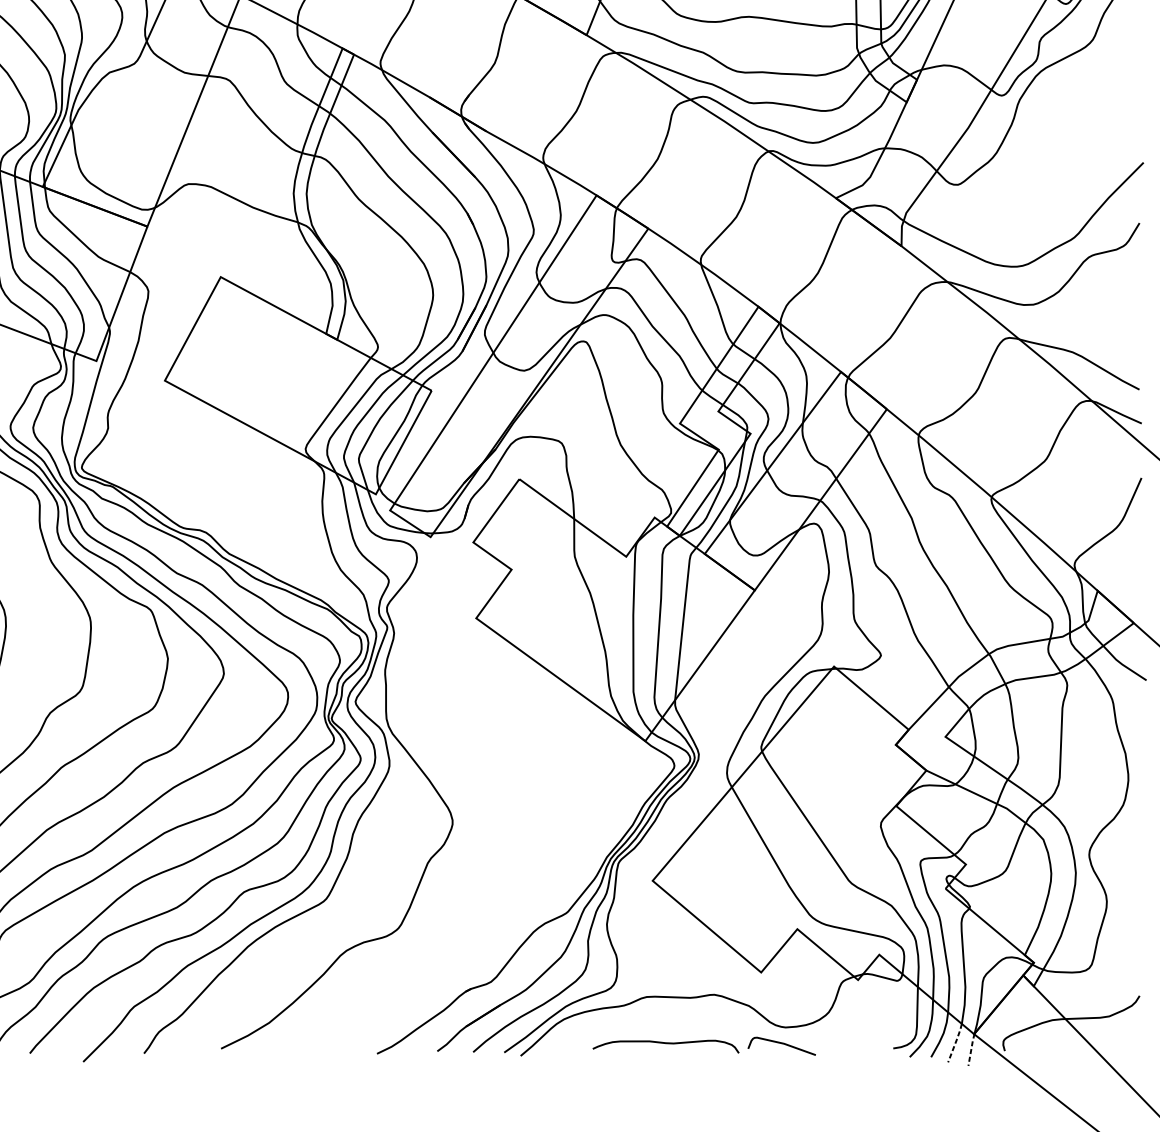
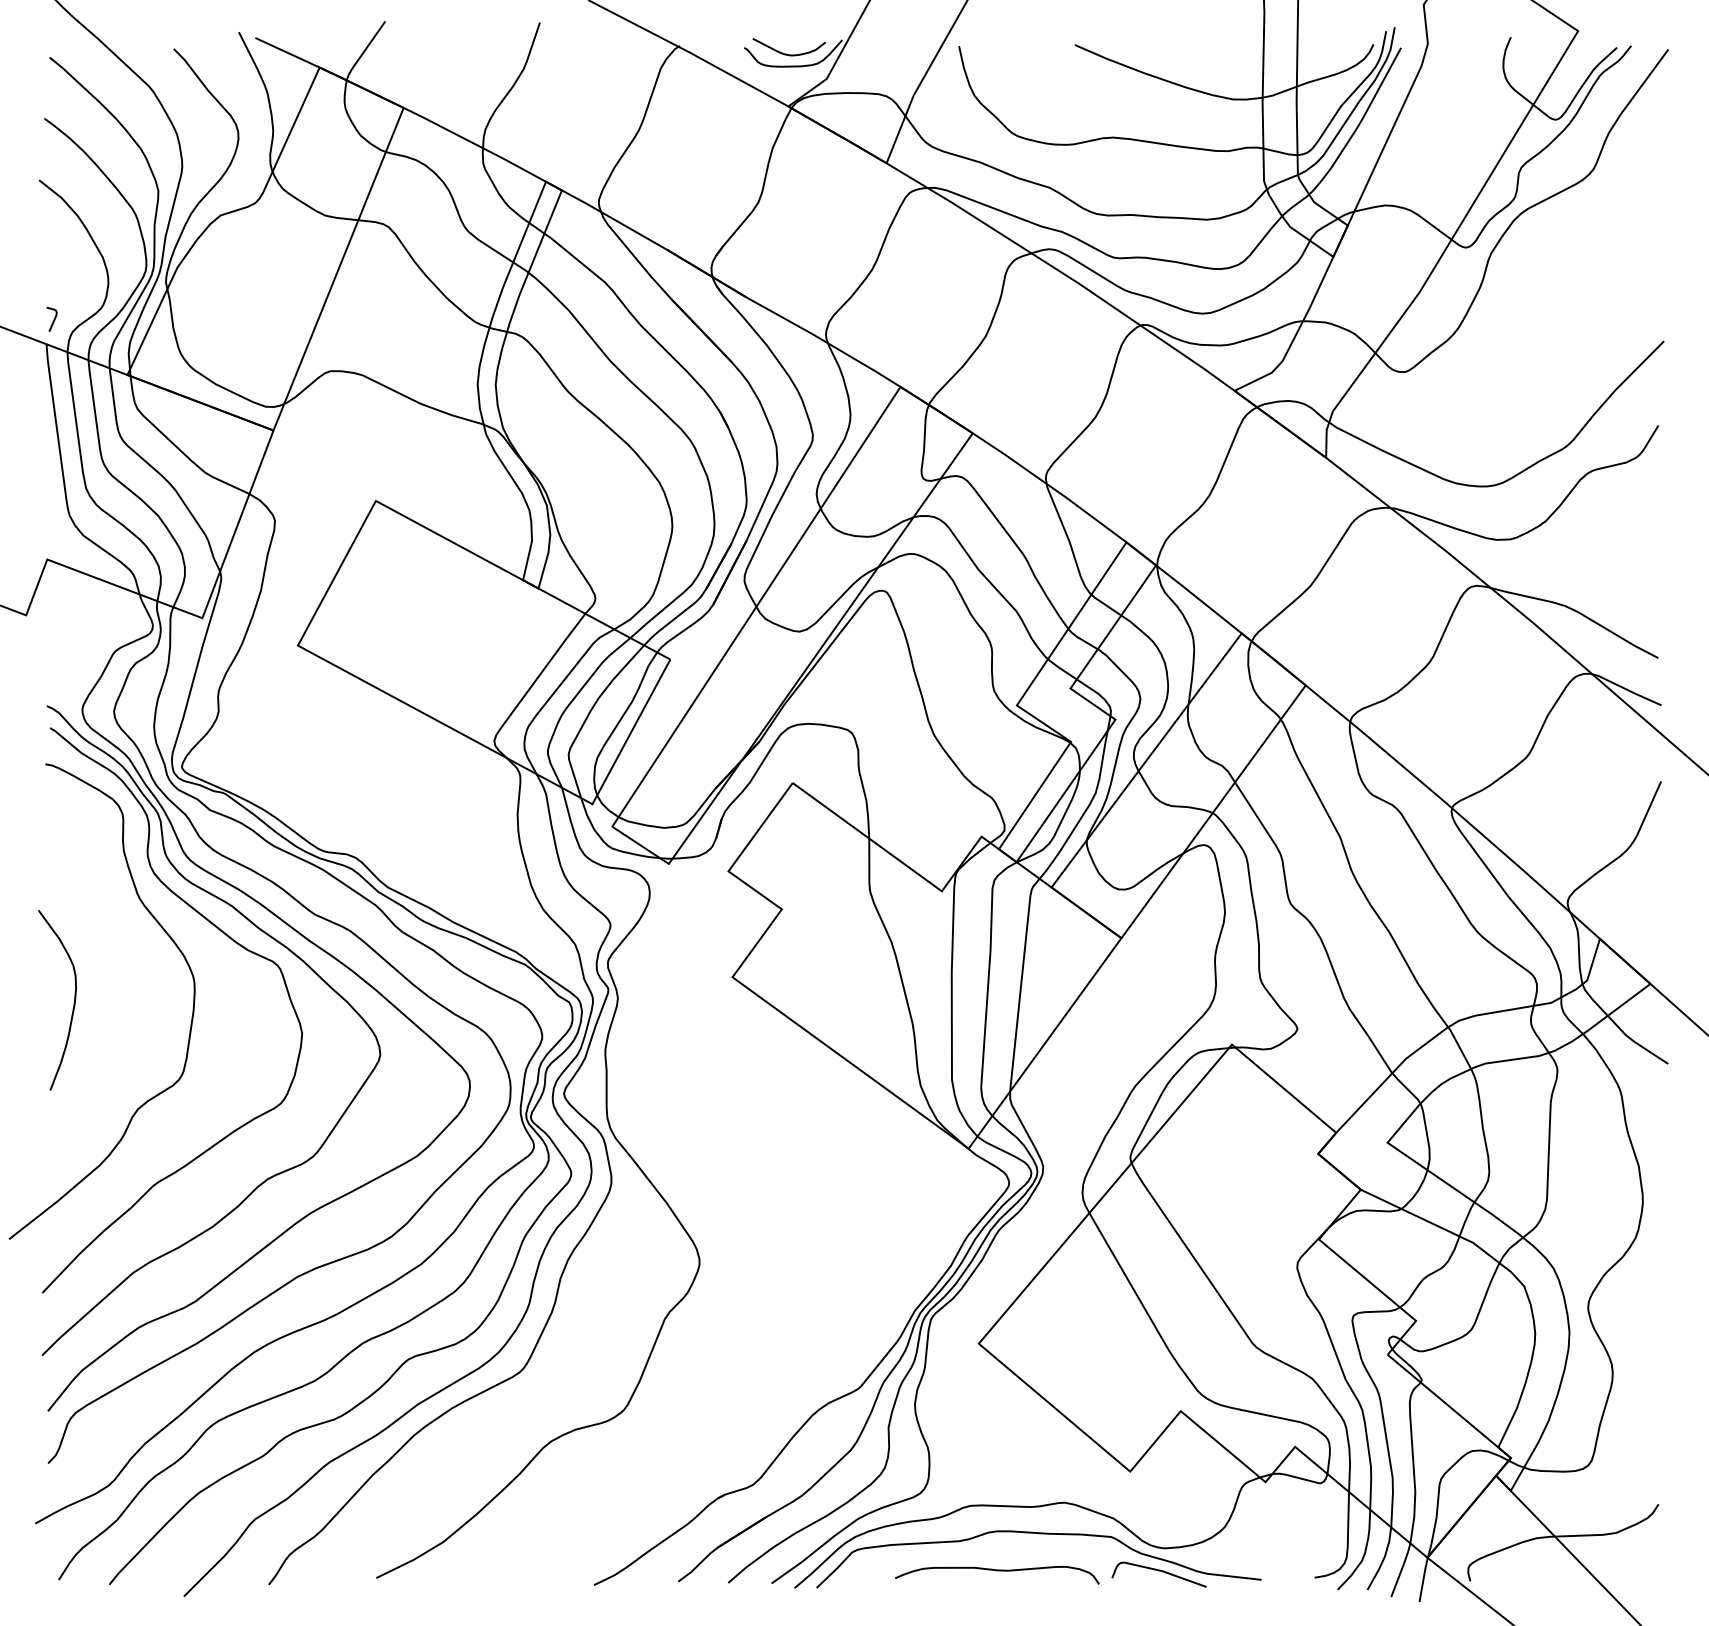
curve: (696, 1017) -> (1039, 1534), added
line: (955, 1042) -> (1401, 1569), dashed -> solid
line: (971, 1049) -> (1423, 1578), dashed -> solid

